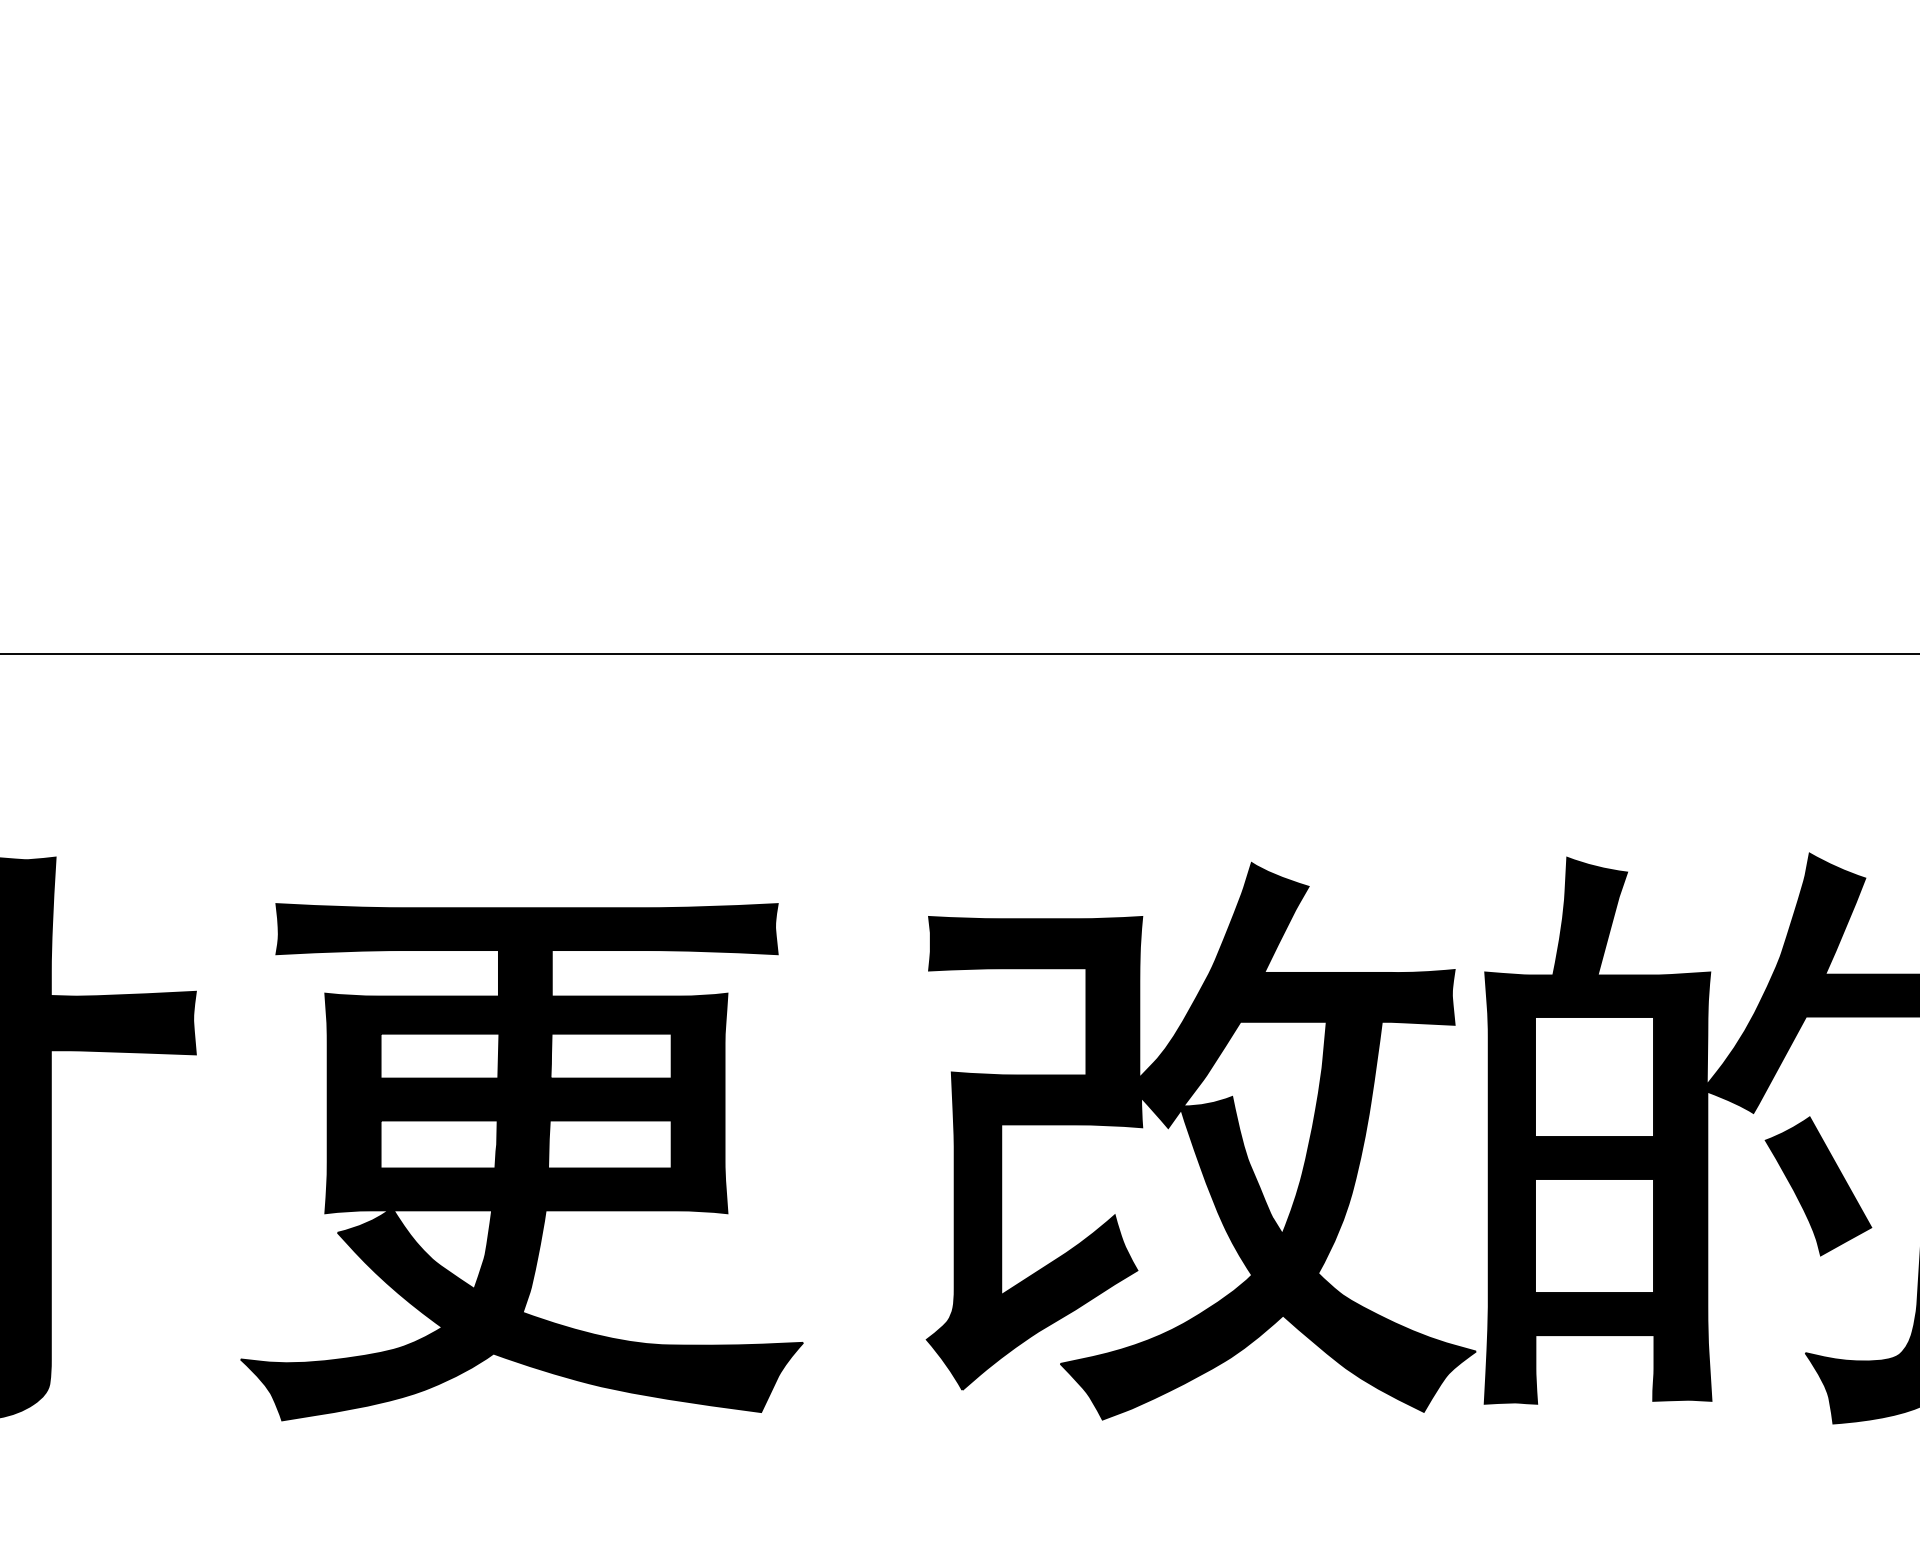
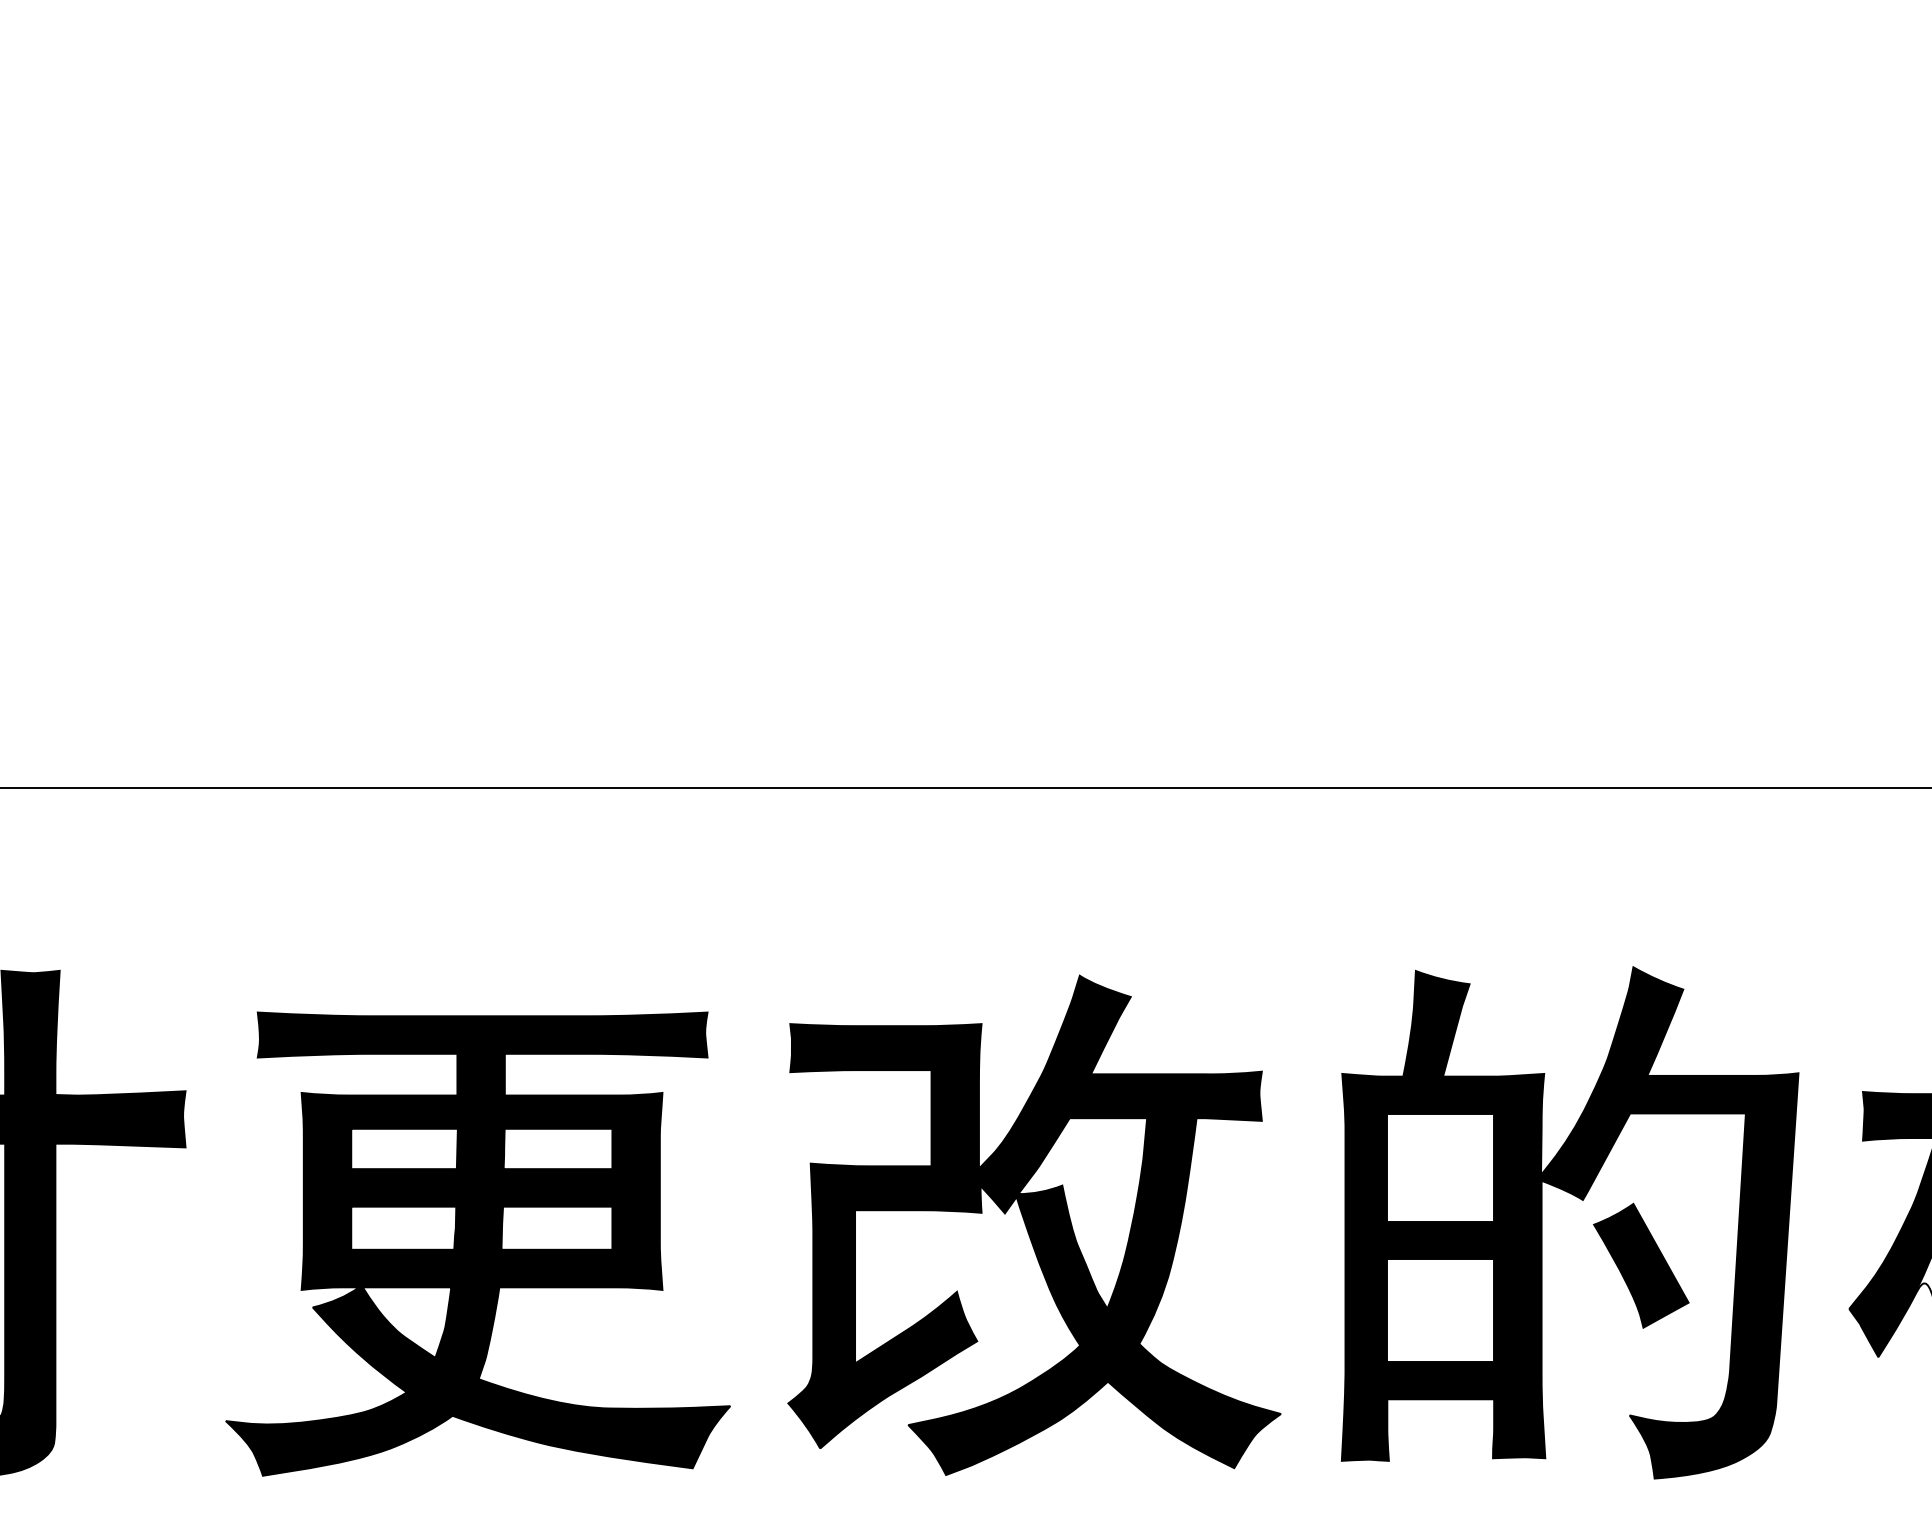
part: (1201, 1140) -> (1034, 1224), moved

